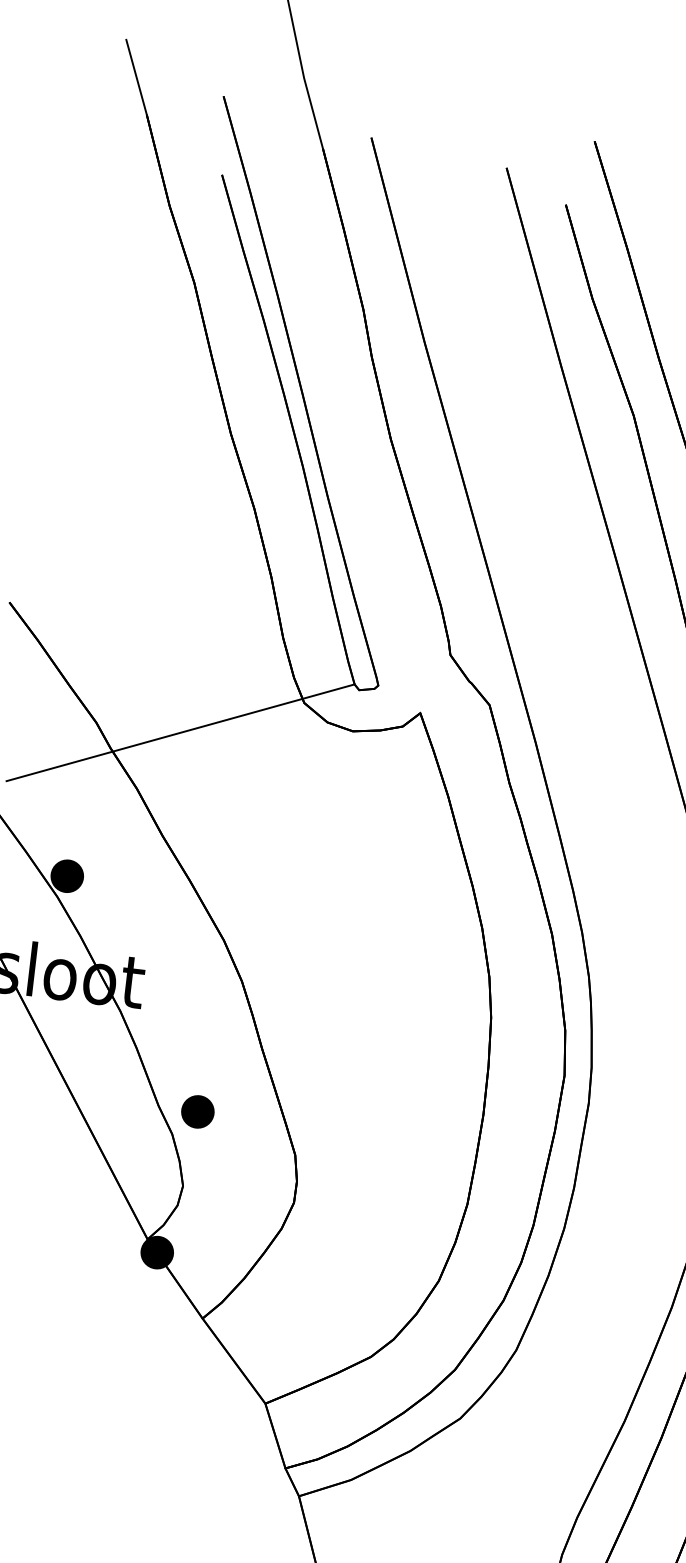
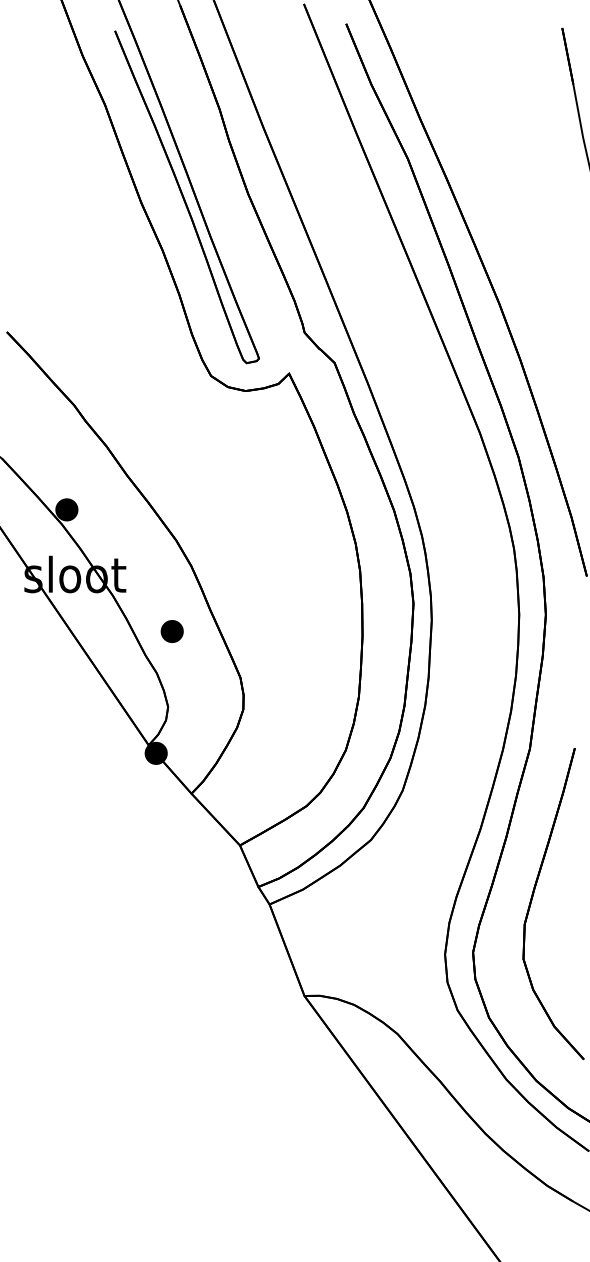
line: (181, 732) -> (131, 405), removed
part: (196, 1111) -> (171, 631), moved

